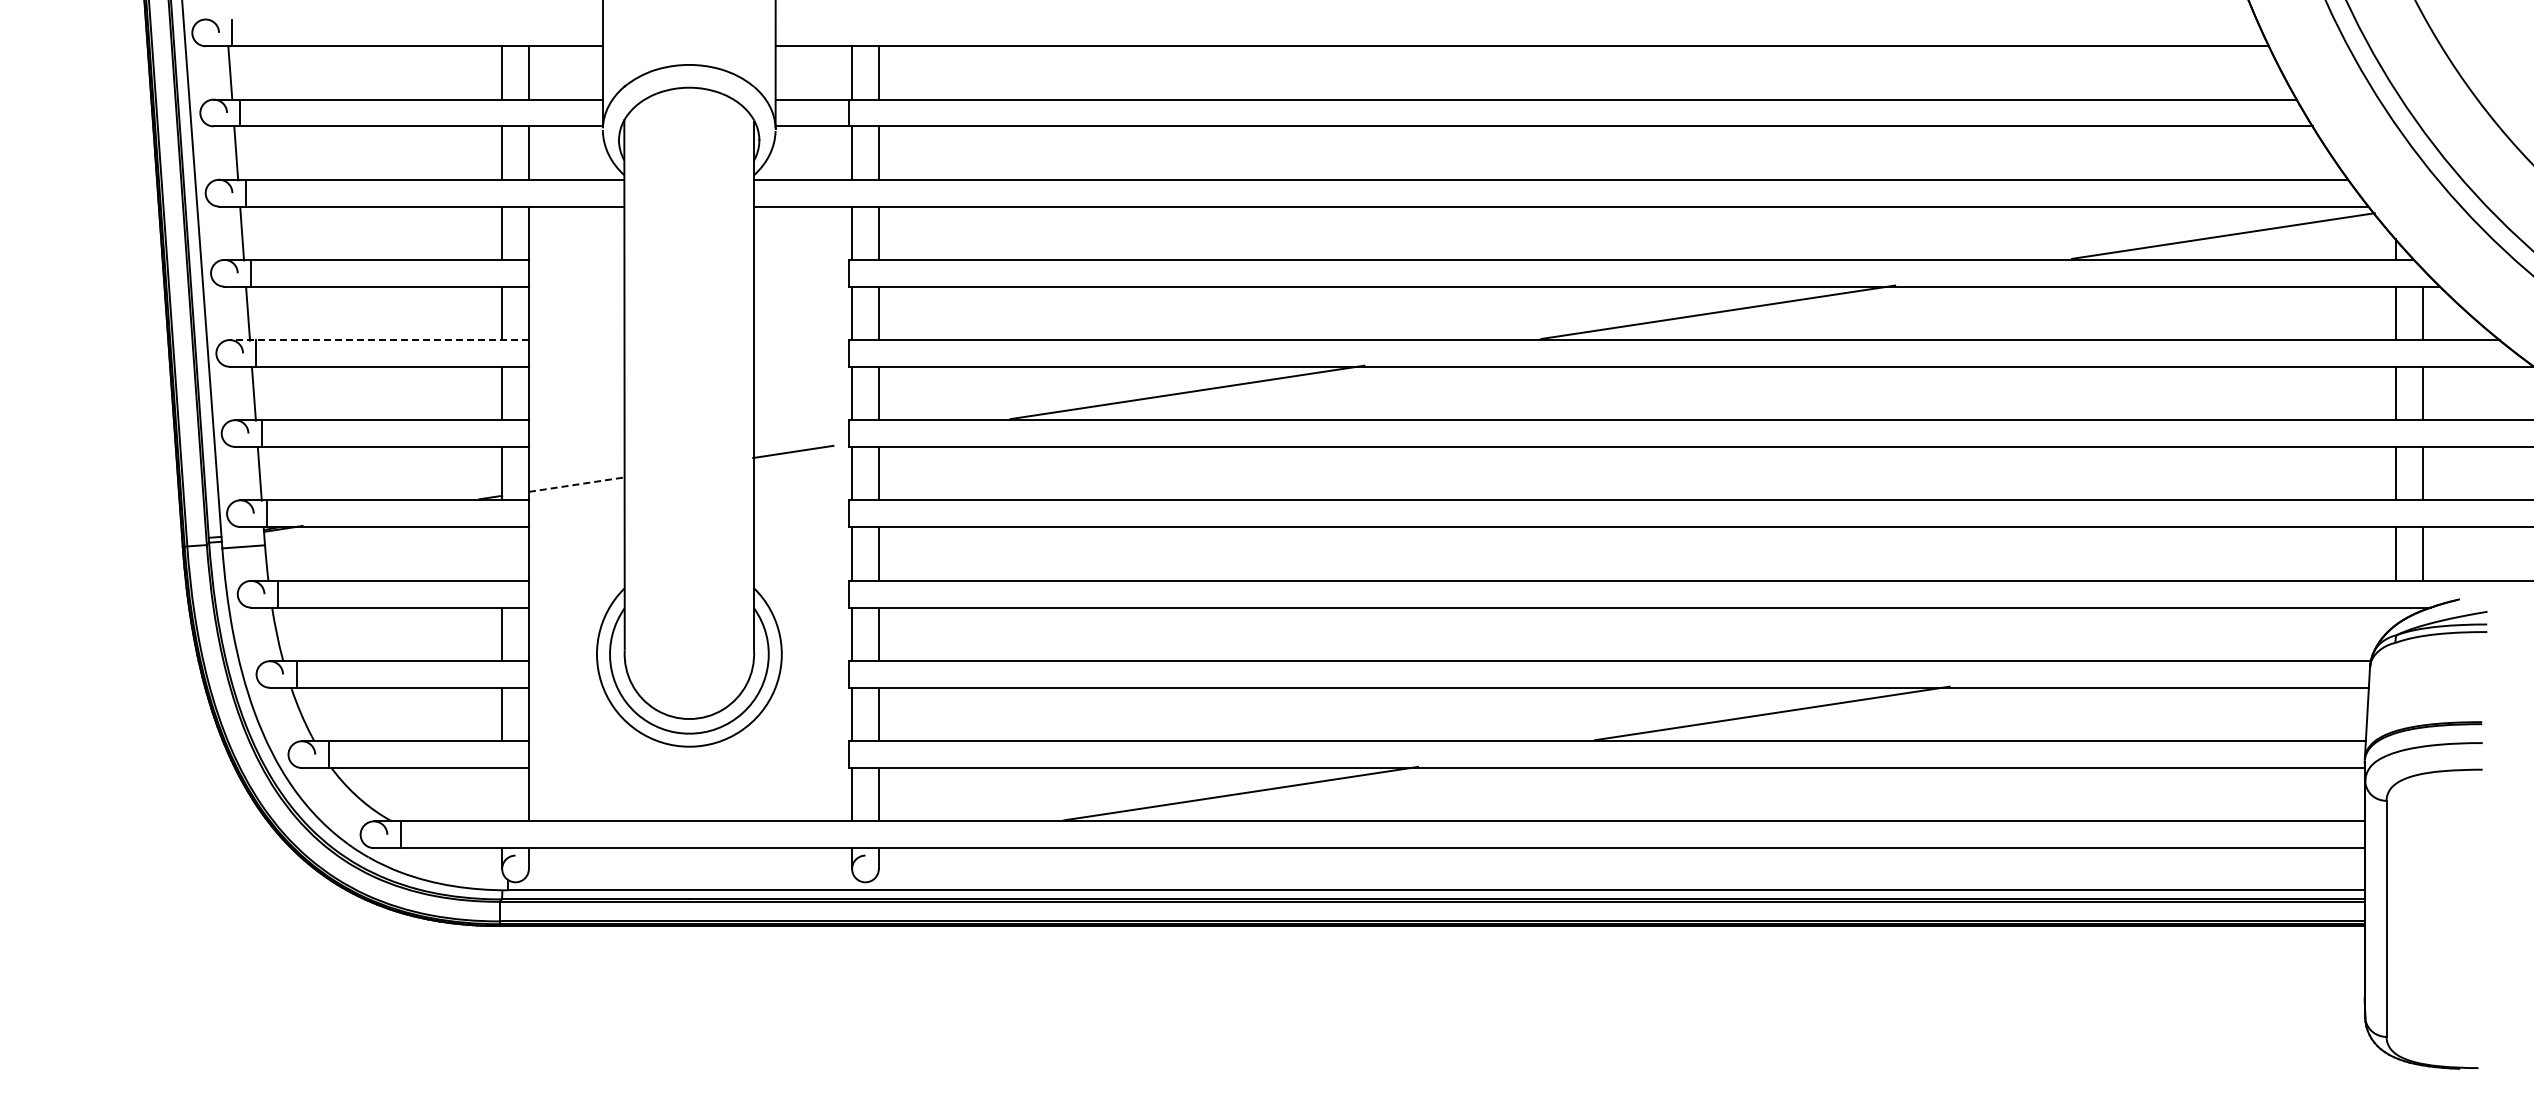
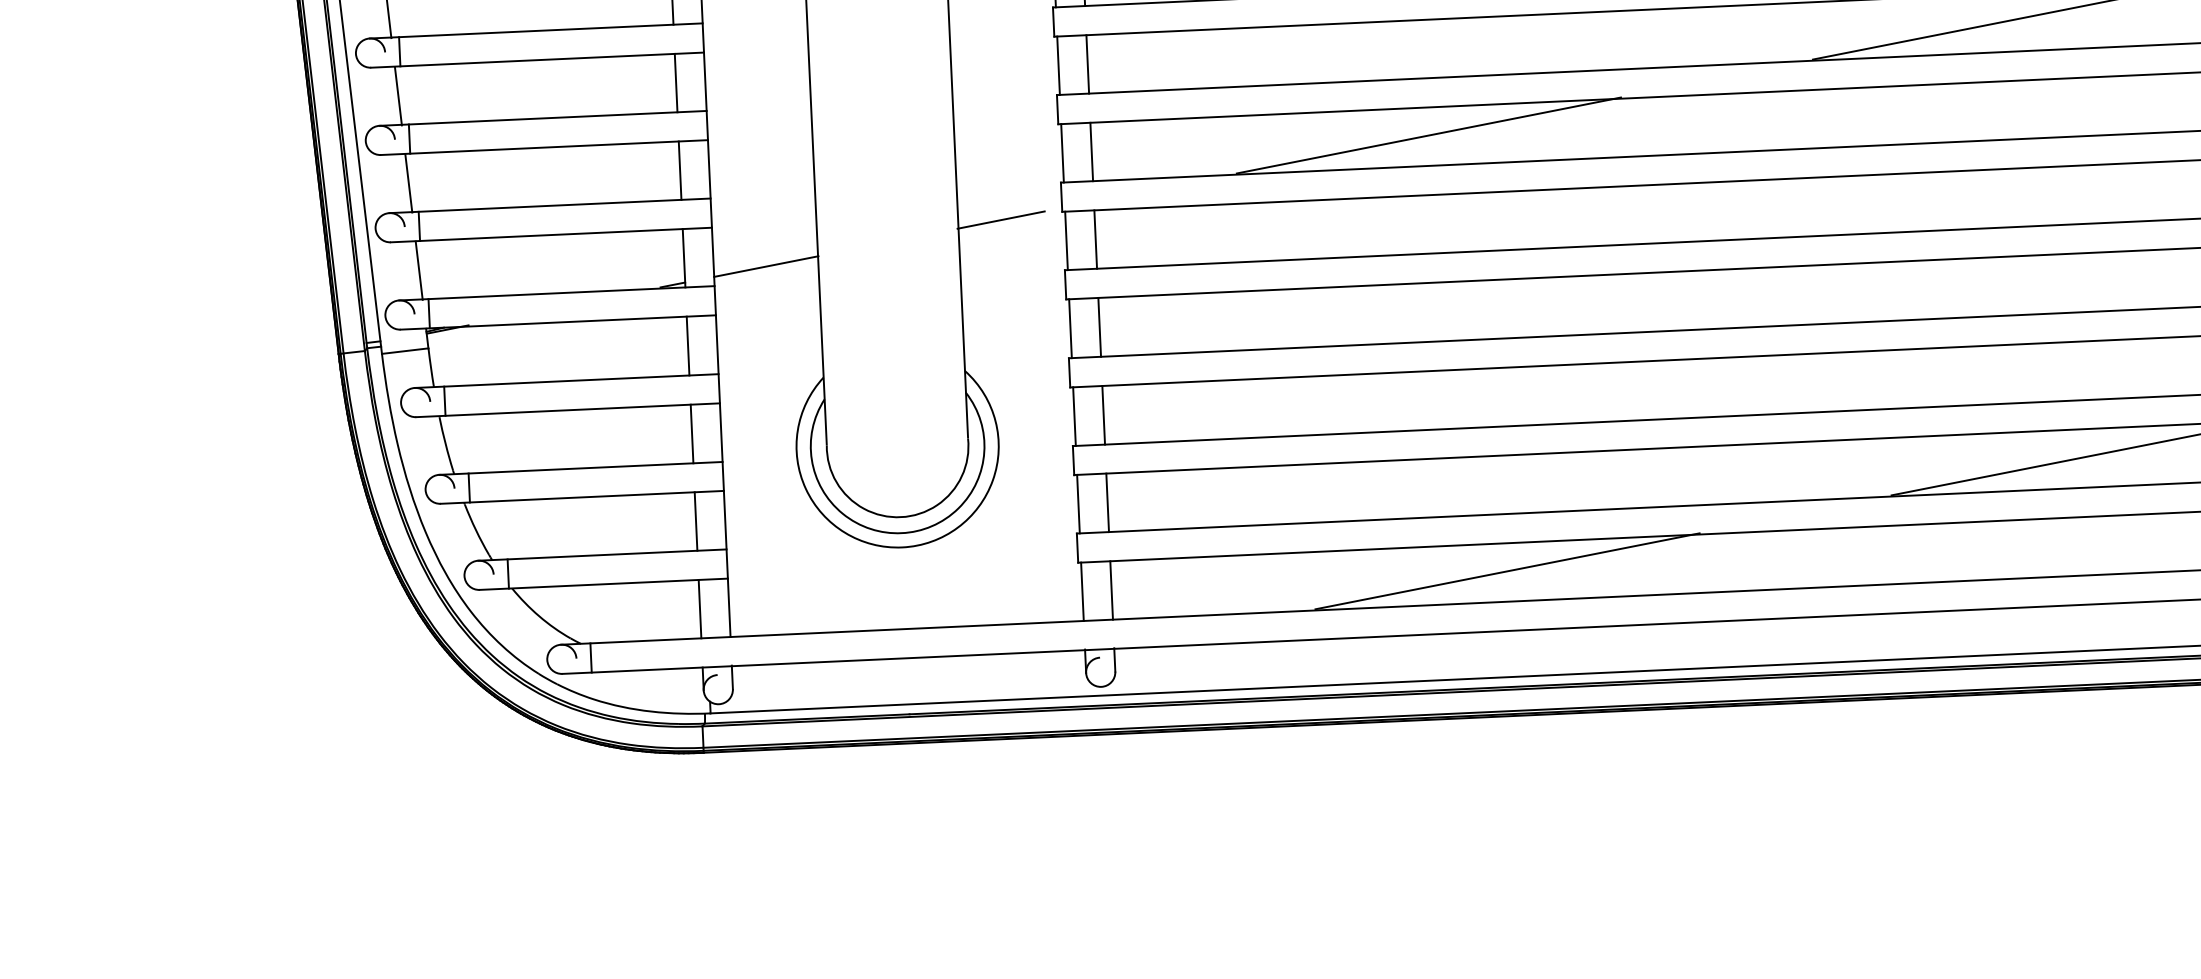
line: (379, 340) -> (543, 118), dashed -> solid
line: (576, 484) -> (765, 266), dashed -> solid
line: (502, 553) -> (688, 345), added
line: (502, 794) -> (700, 608), added

